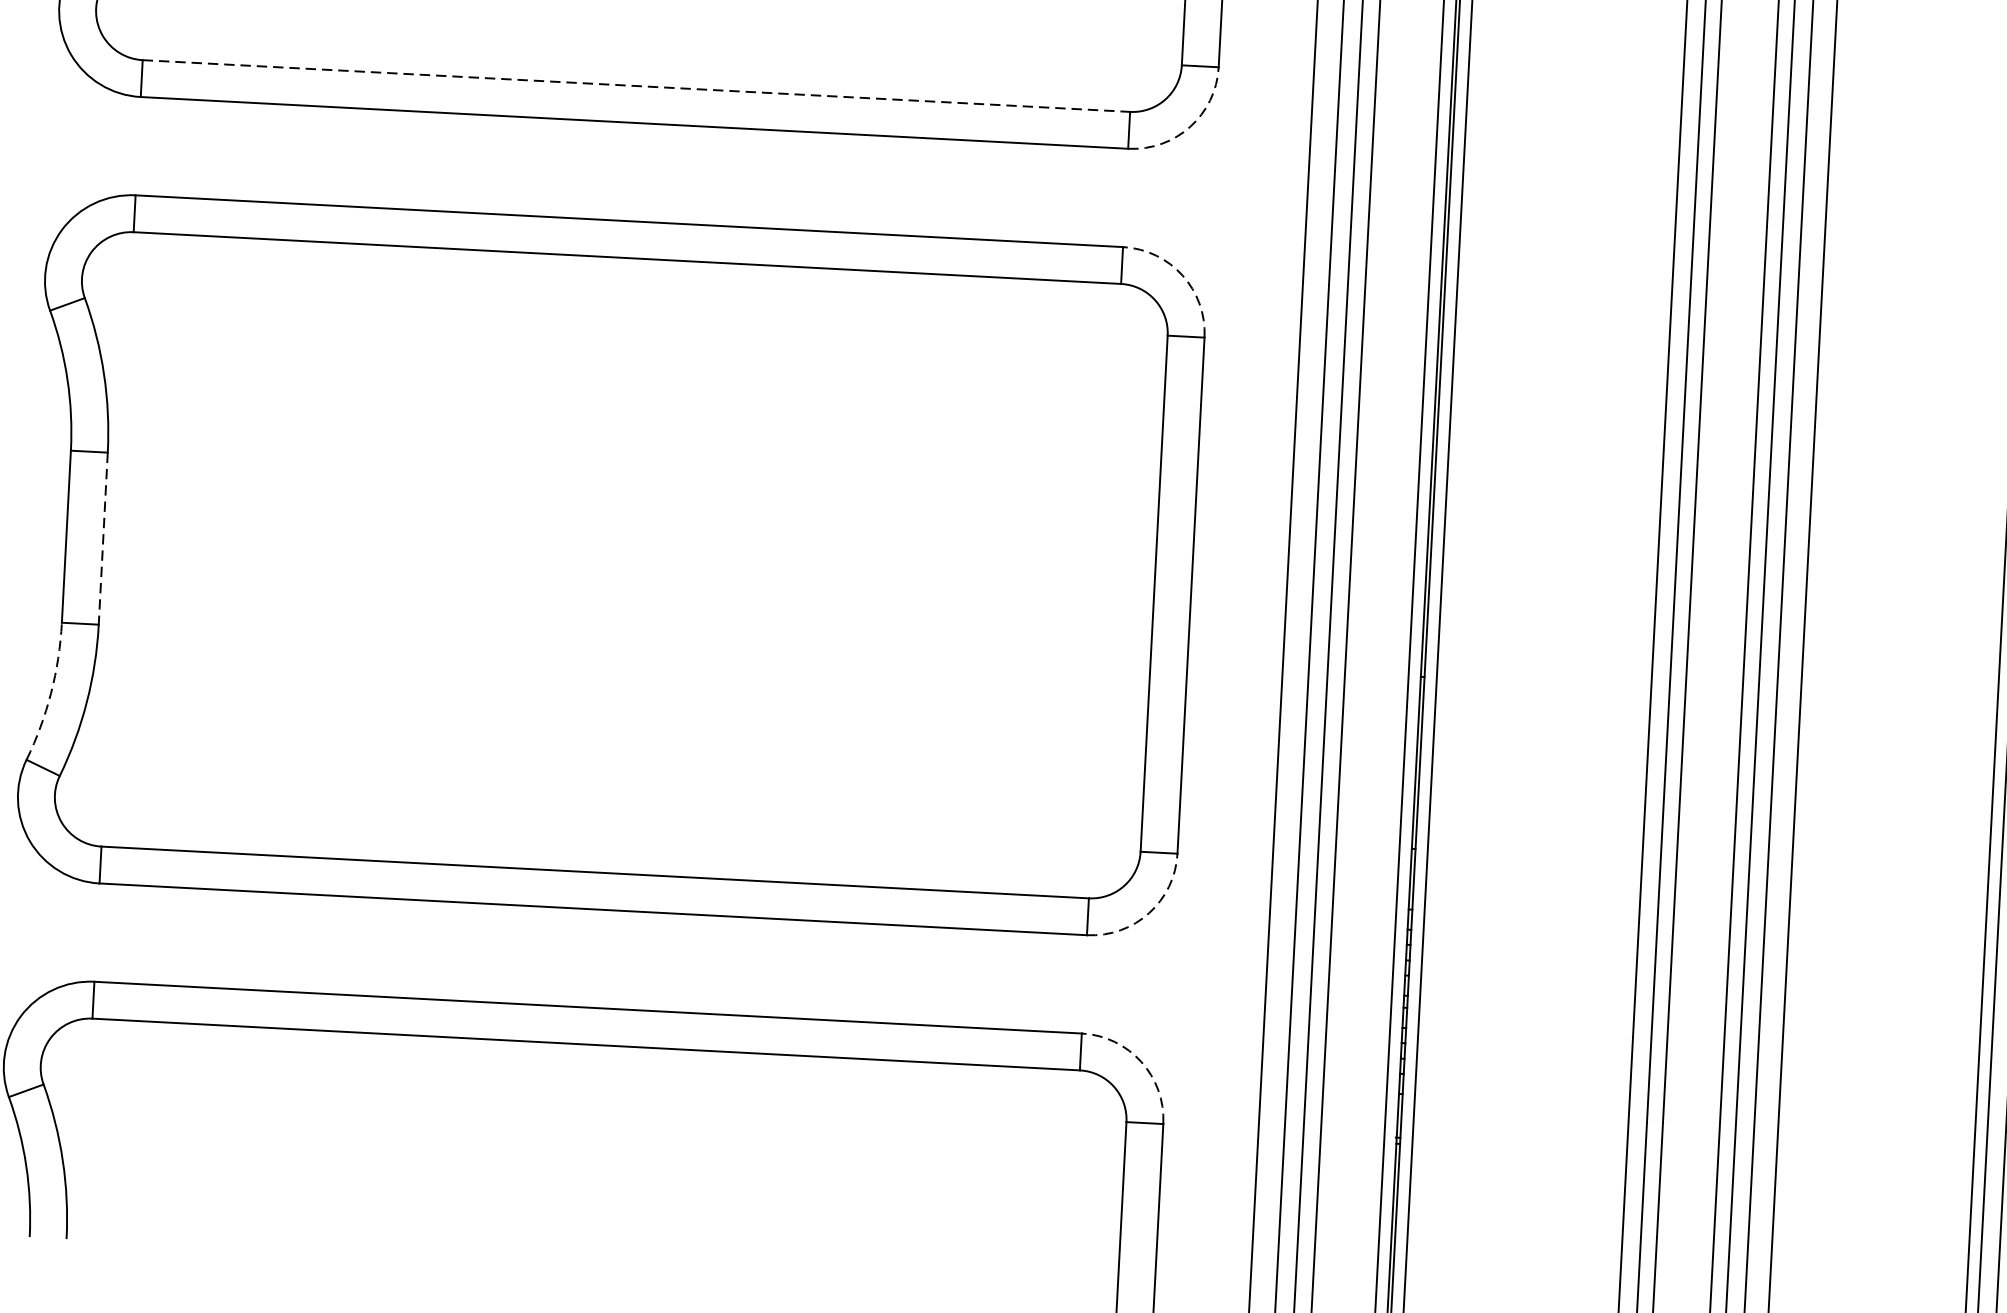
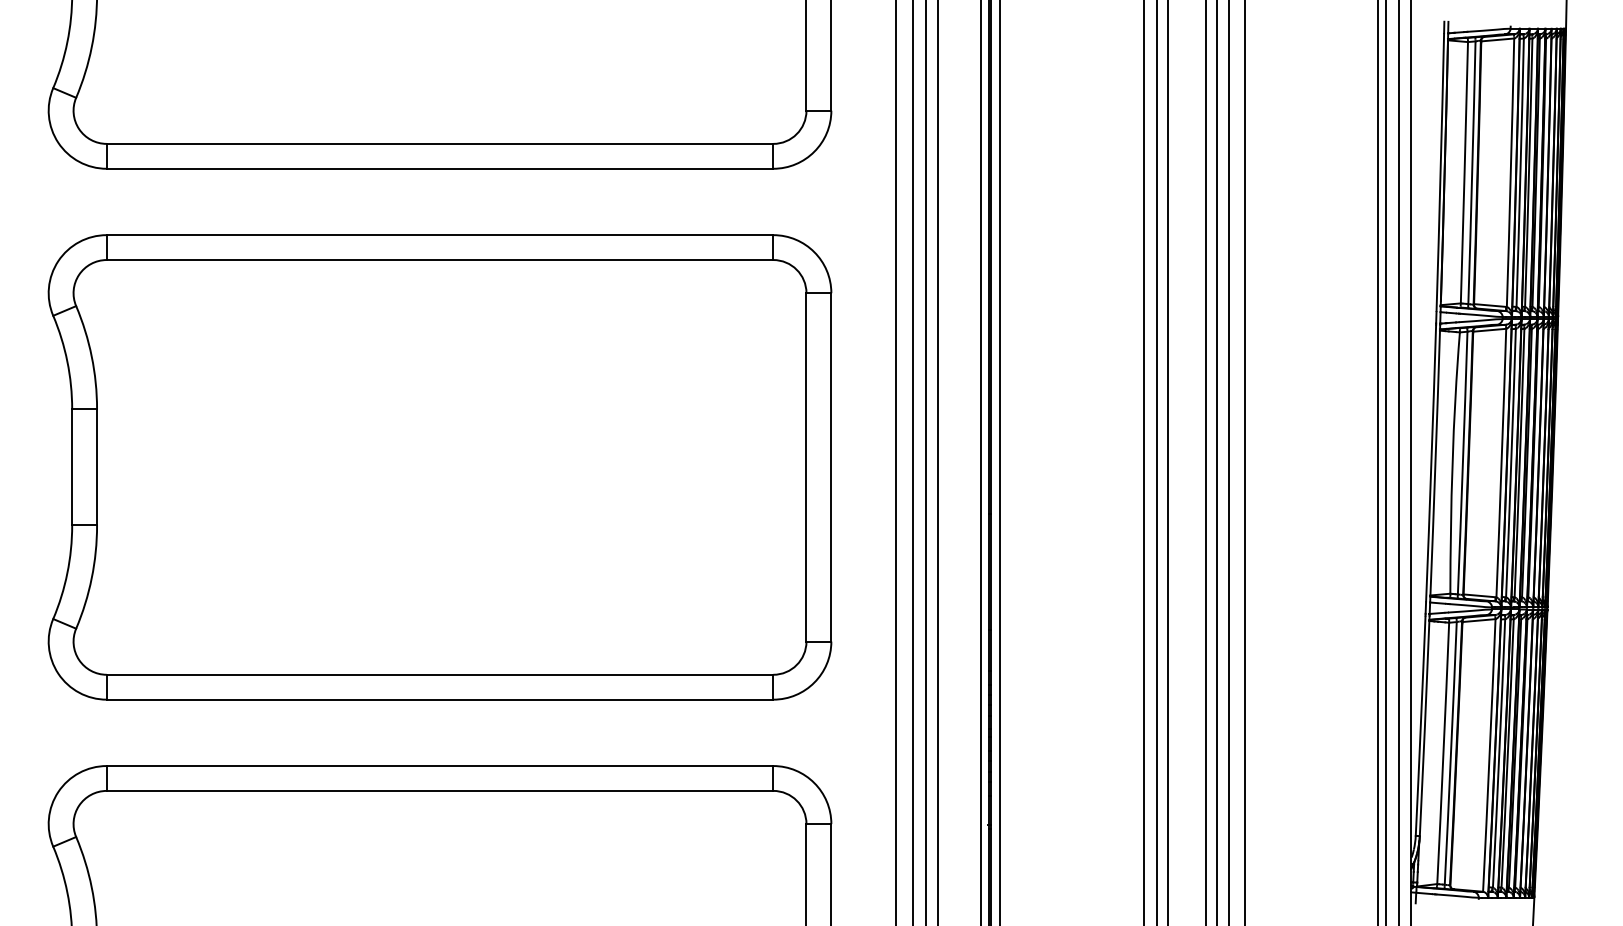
line: (637, 85) -> (440, 143), dashed -> solid
arc: (1190, 126) -> (814, 151), dashed -> solid
arc: (1182, 275) -> (814, 252), dashed -> solid
line: (103, 538) -> (97, 467), dashed -> solid
arc: (51, 693) -> (67, 573), dashed -> solid
arc: (1149, 912) -> (814, 682), dashed -> solid
arc: (1141, 1062) -> (814, 783), dashed -> solid

